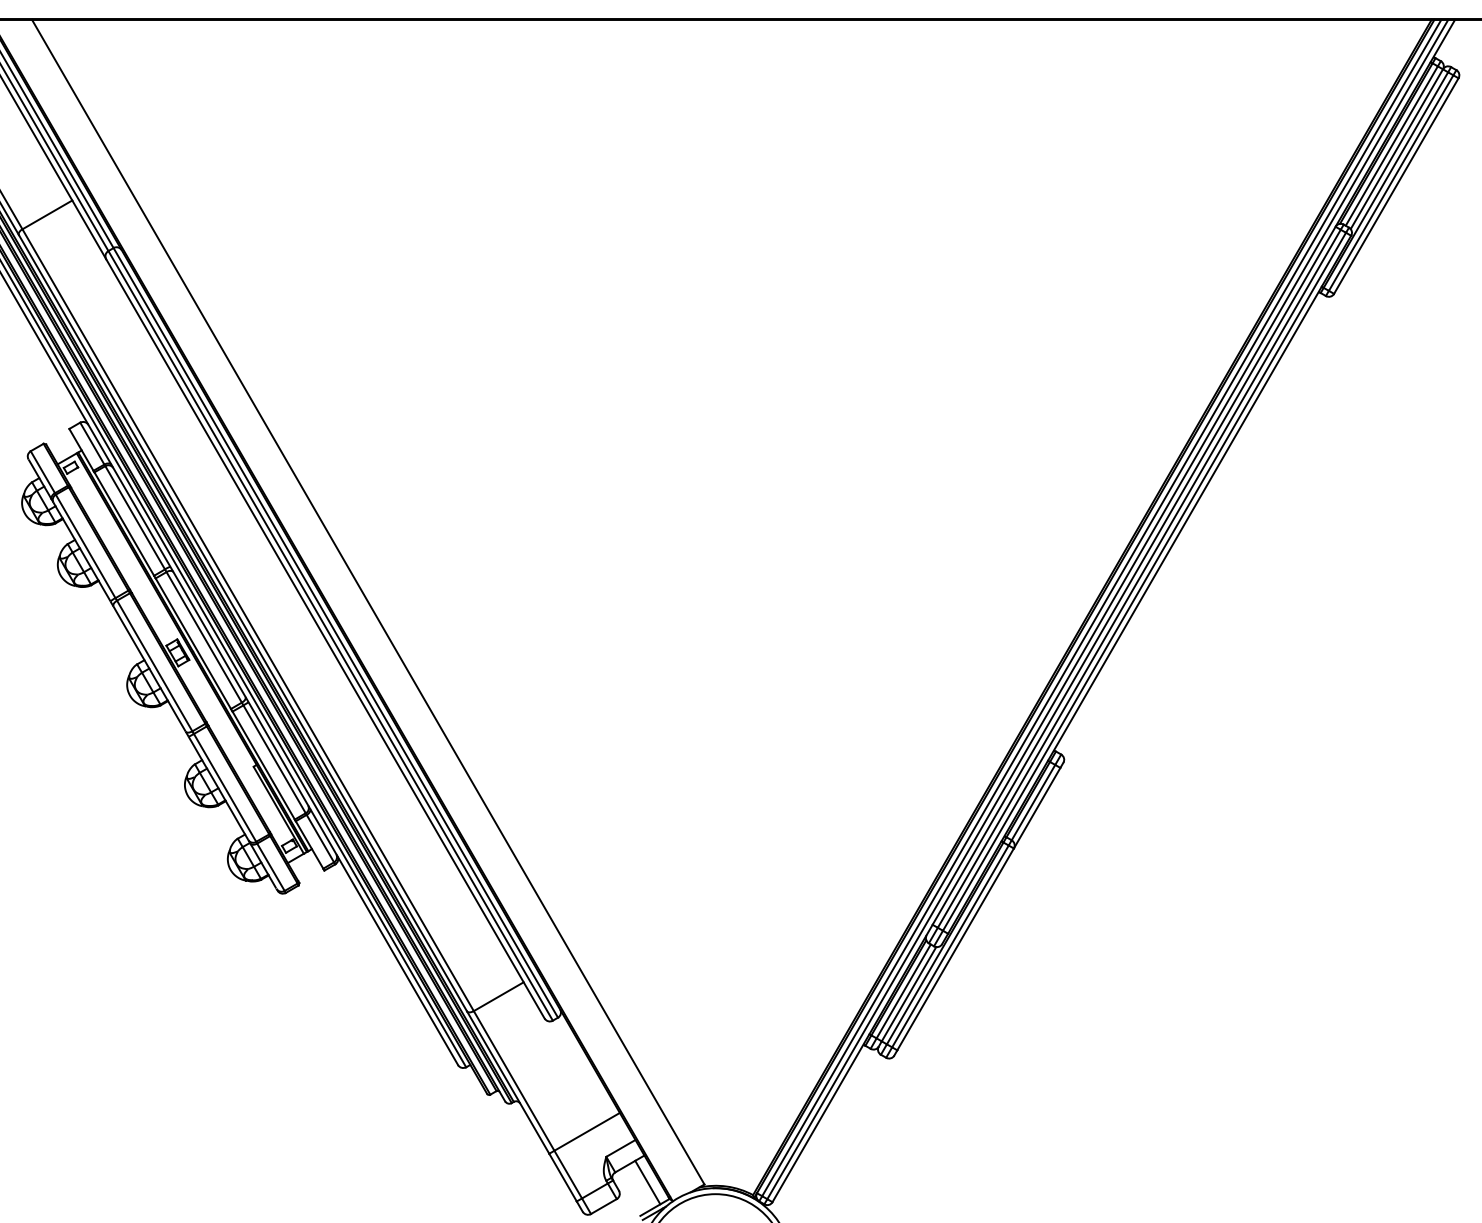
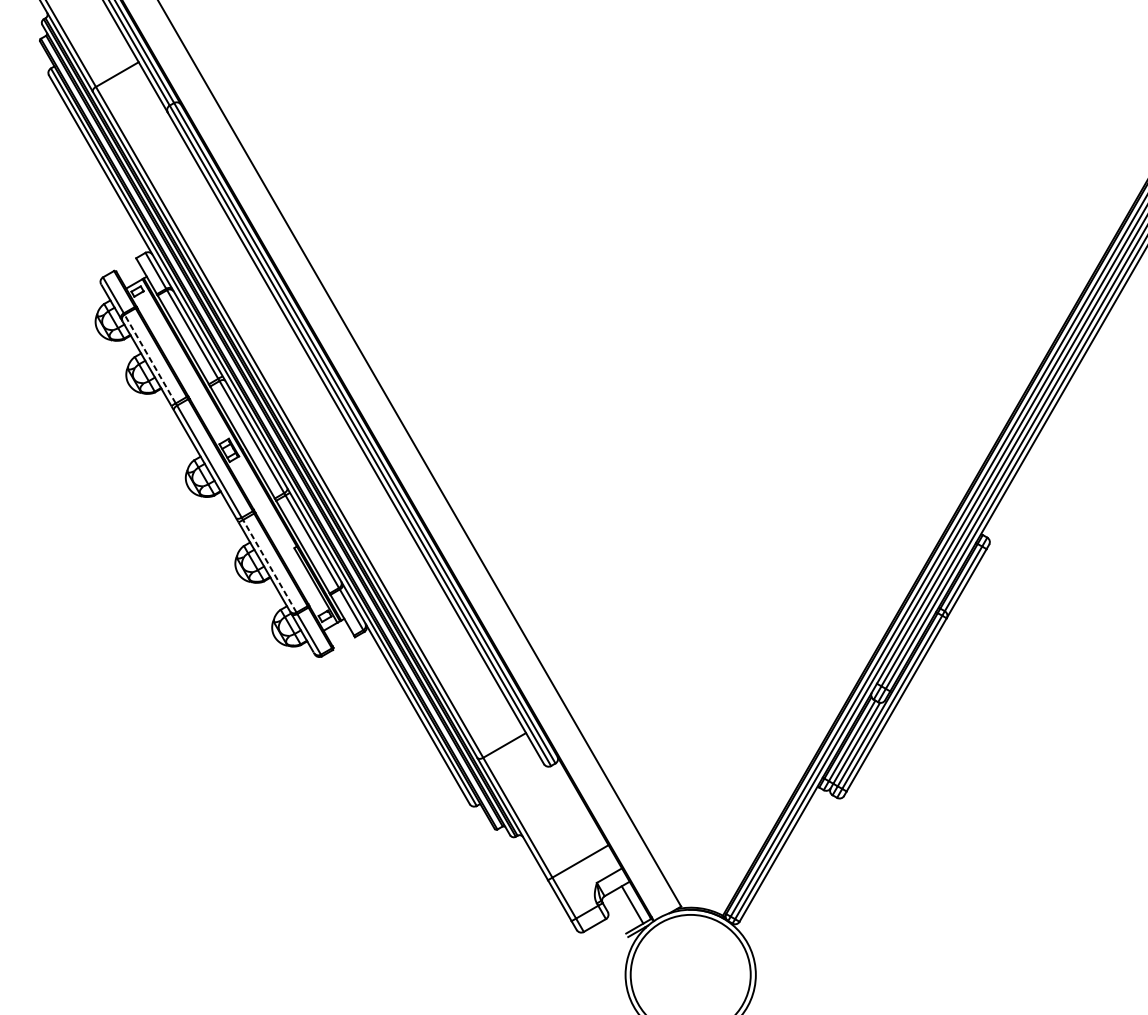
line: (85, 546) -> (150, 359), solid -> dashed
line: (224, 787) -> (269, 565), solid -> dashed

